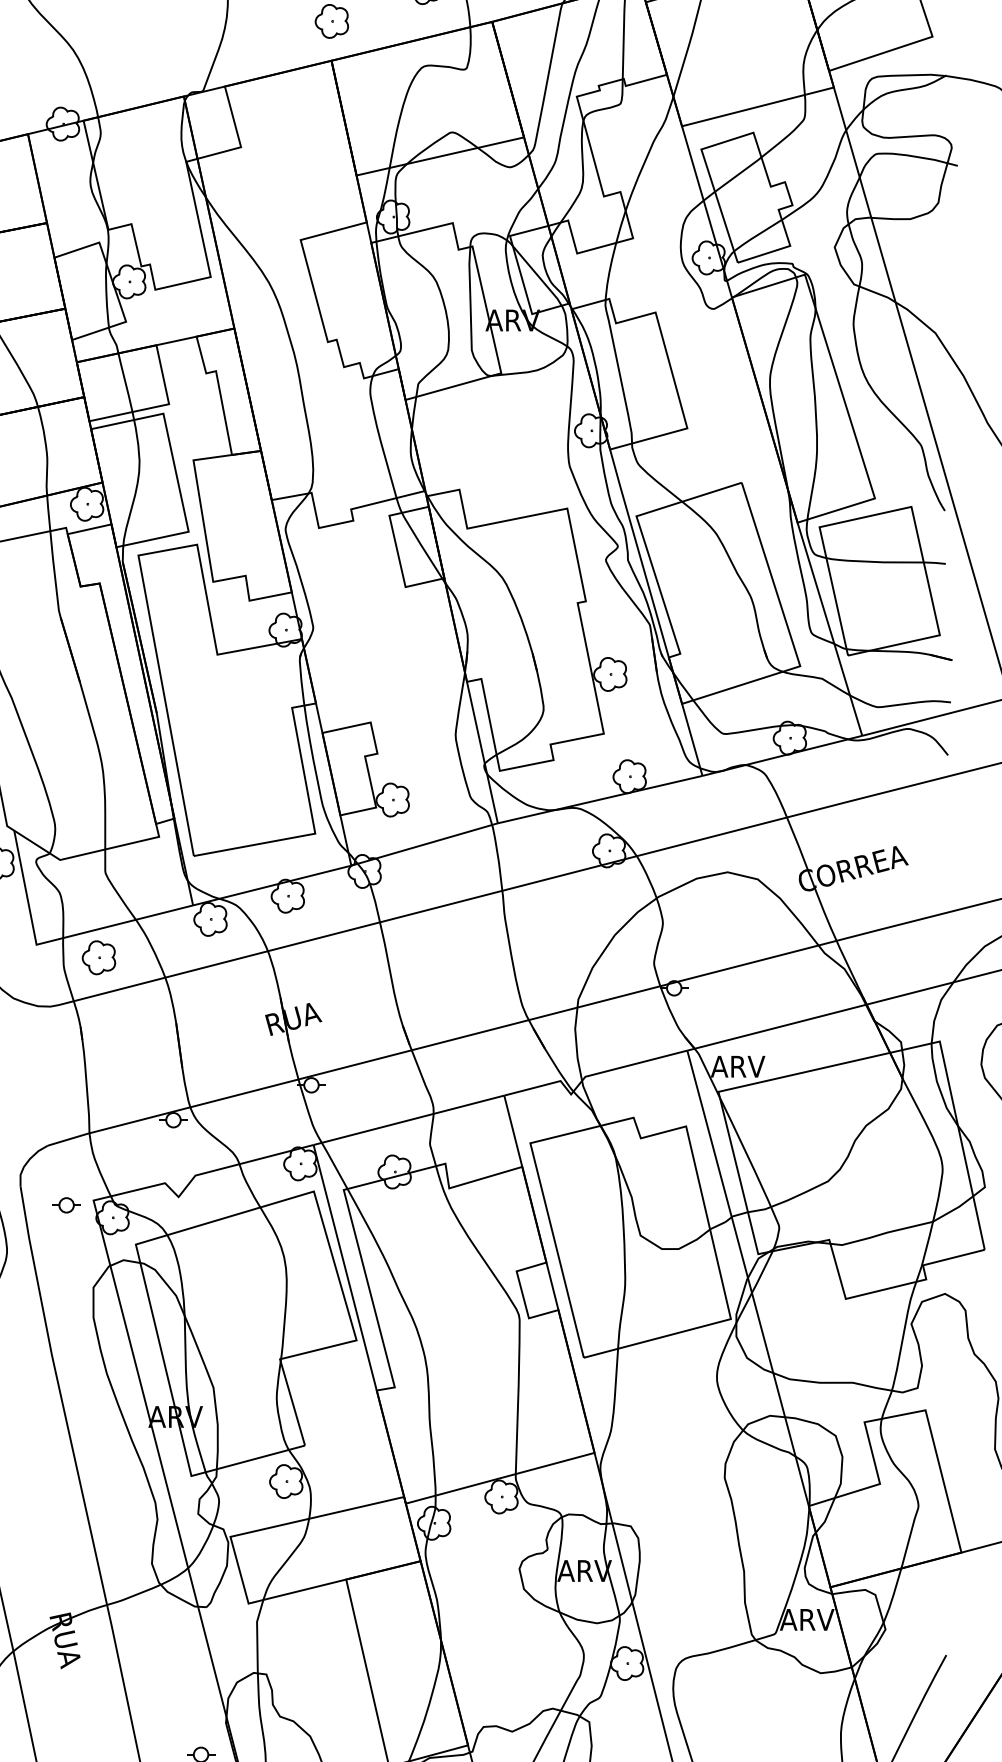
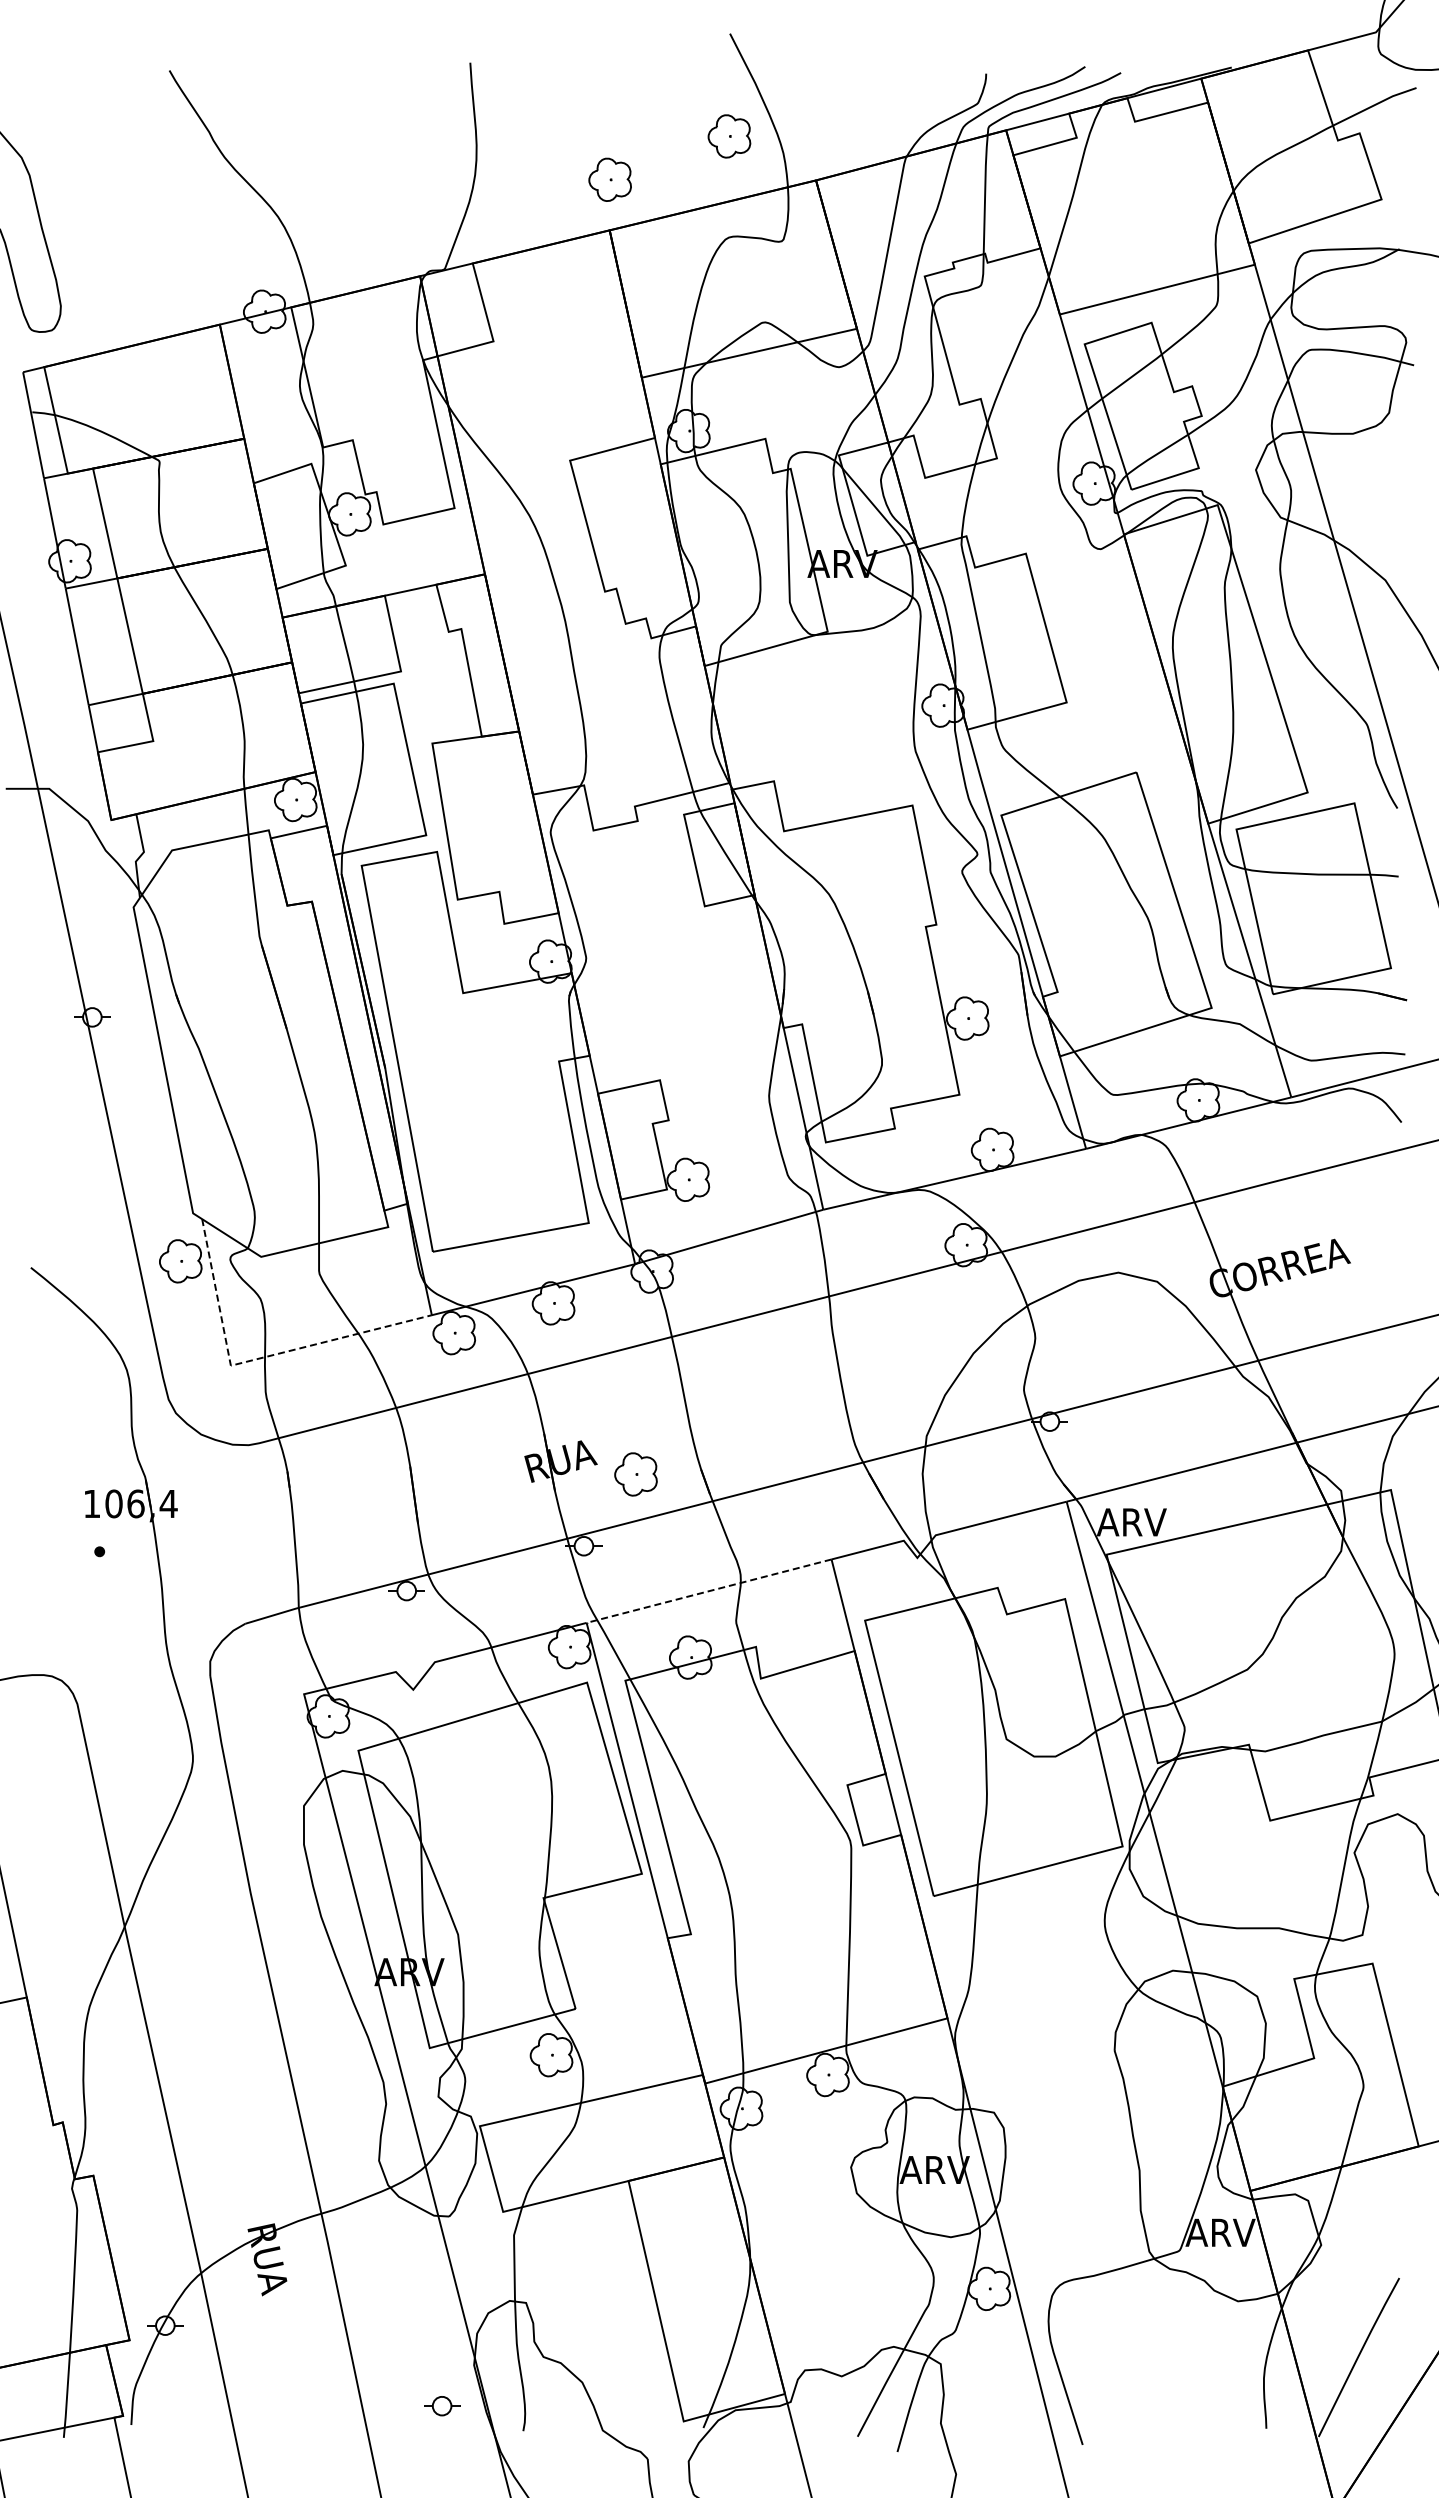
line: (58, 939) -> (258, 1358), solid -> dashed
part: (98, 957) -> (635, 1474), moved
line: (409, 1120) -> (709, 1591), solid -> dashed
part: (66, 1205) -> (269, 1700), removed

